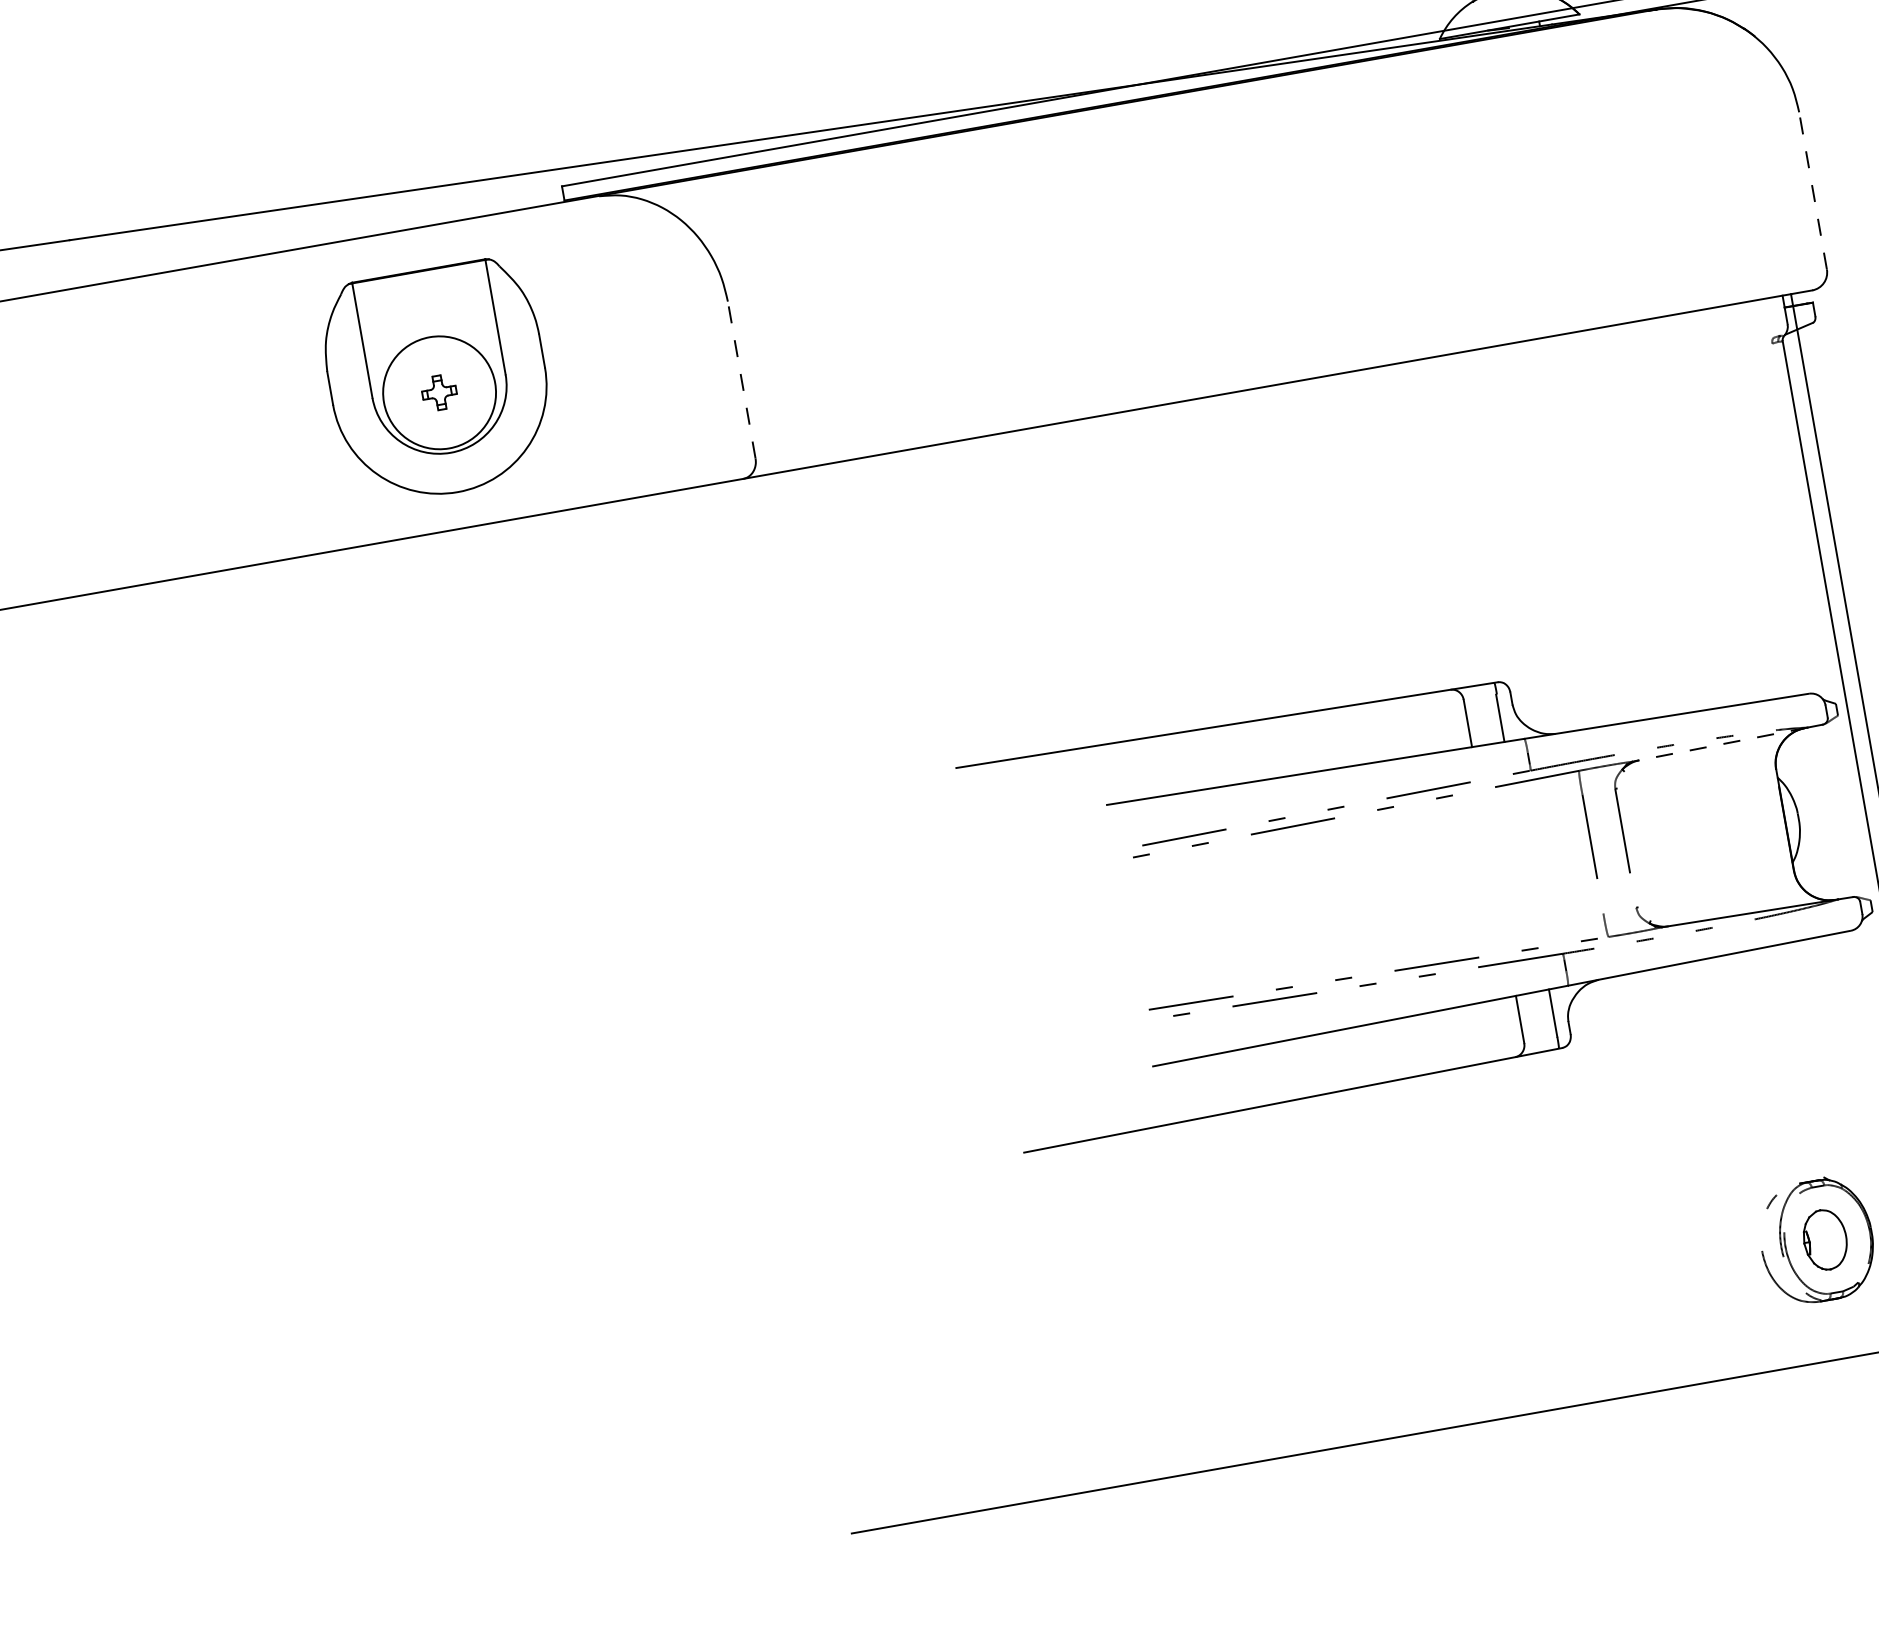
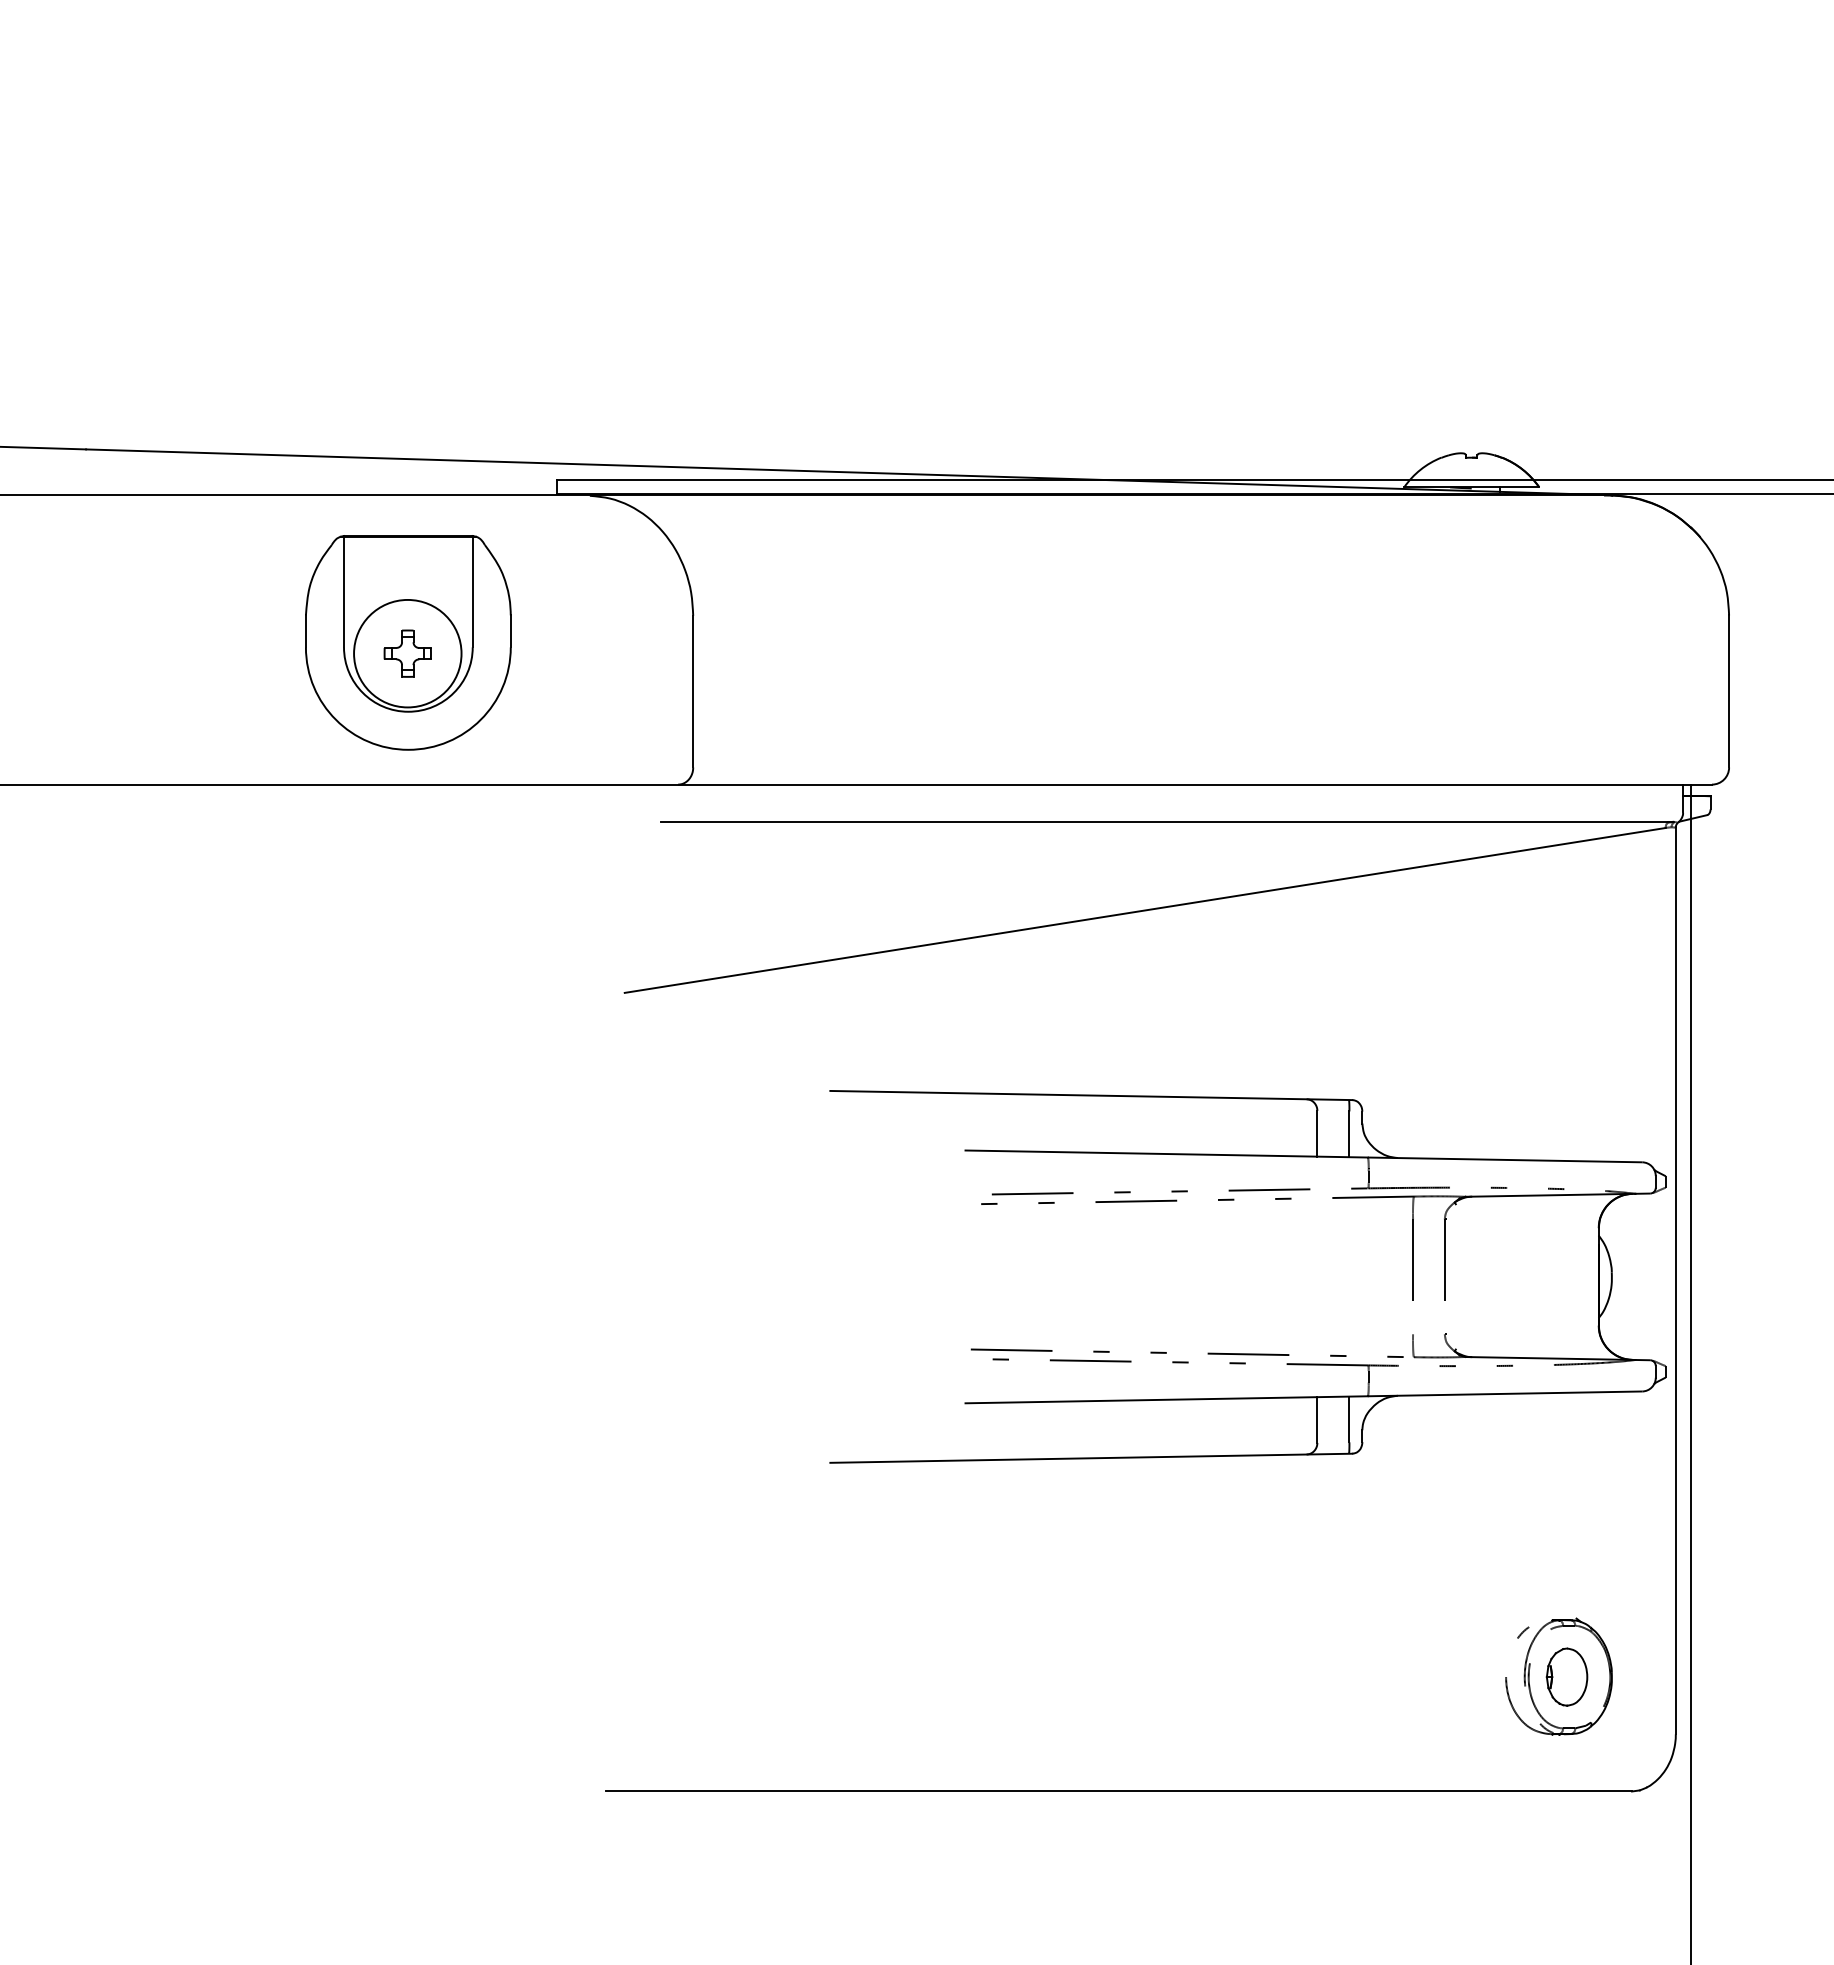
line: (1813, 189) -> (1729, 690), dashed -> solid
line: (741, 379) -> (693, 691), dashed -> solid
part: (439, 392) -> (407, 653), size x1.43
line: (1254, 428) -> (1166, 821), added
line: (1248, 523) -> (1144, 909), added
line: (1720, 744) -> (1550, 1195), dashed -> solid

